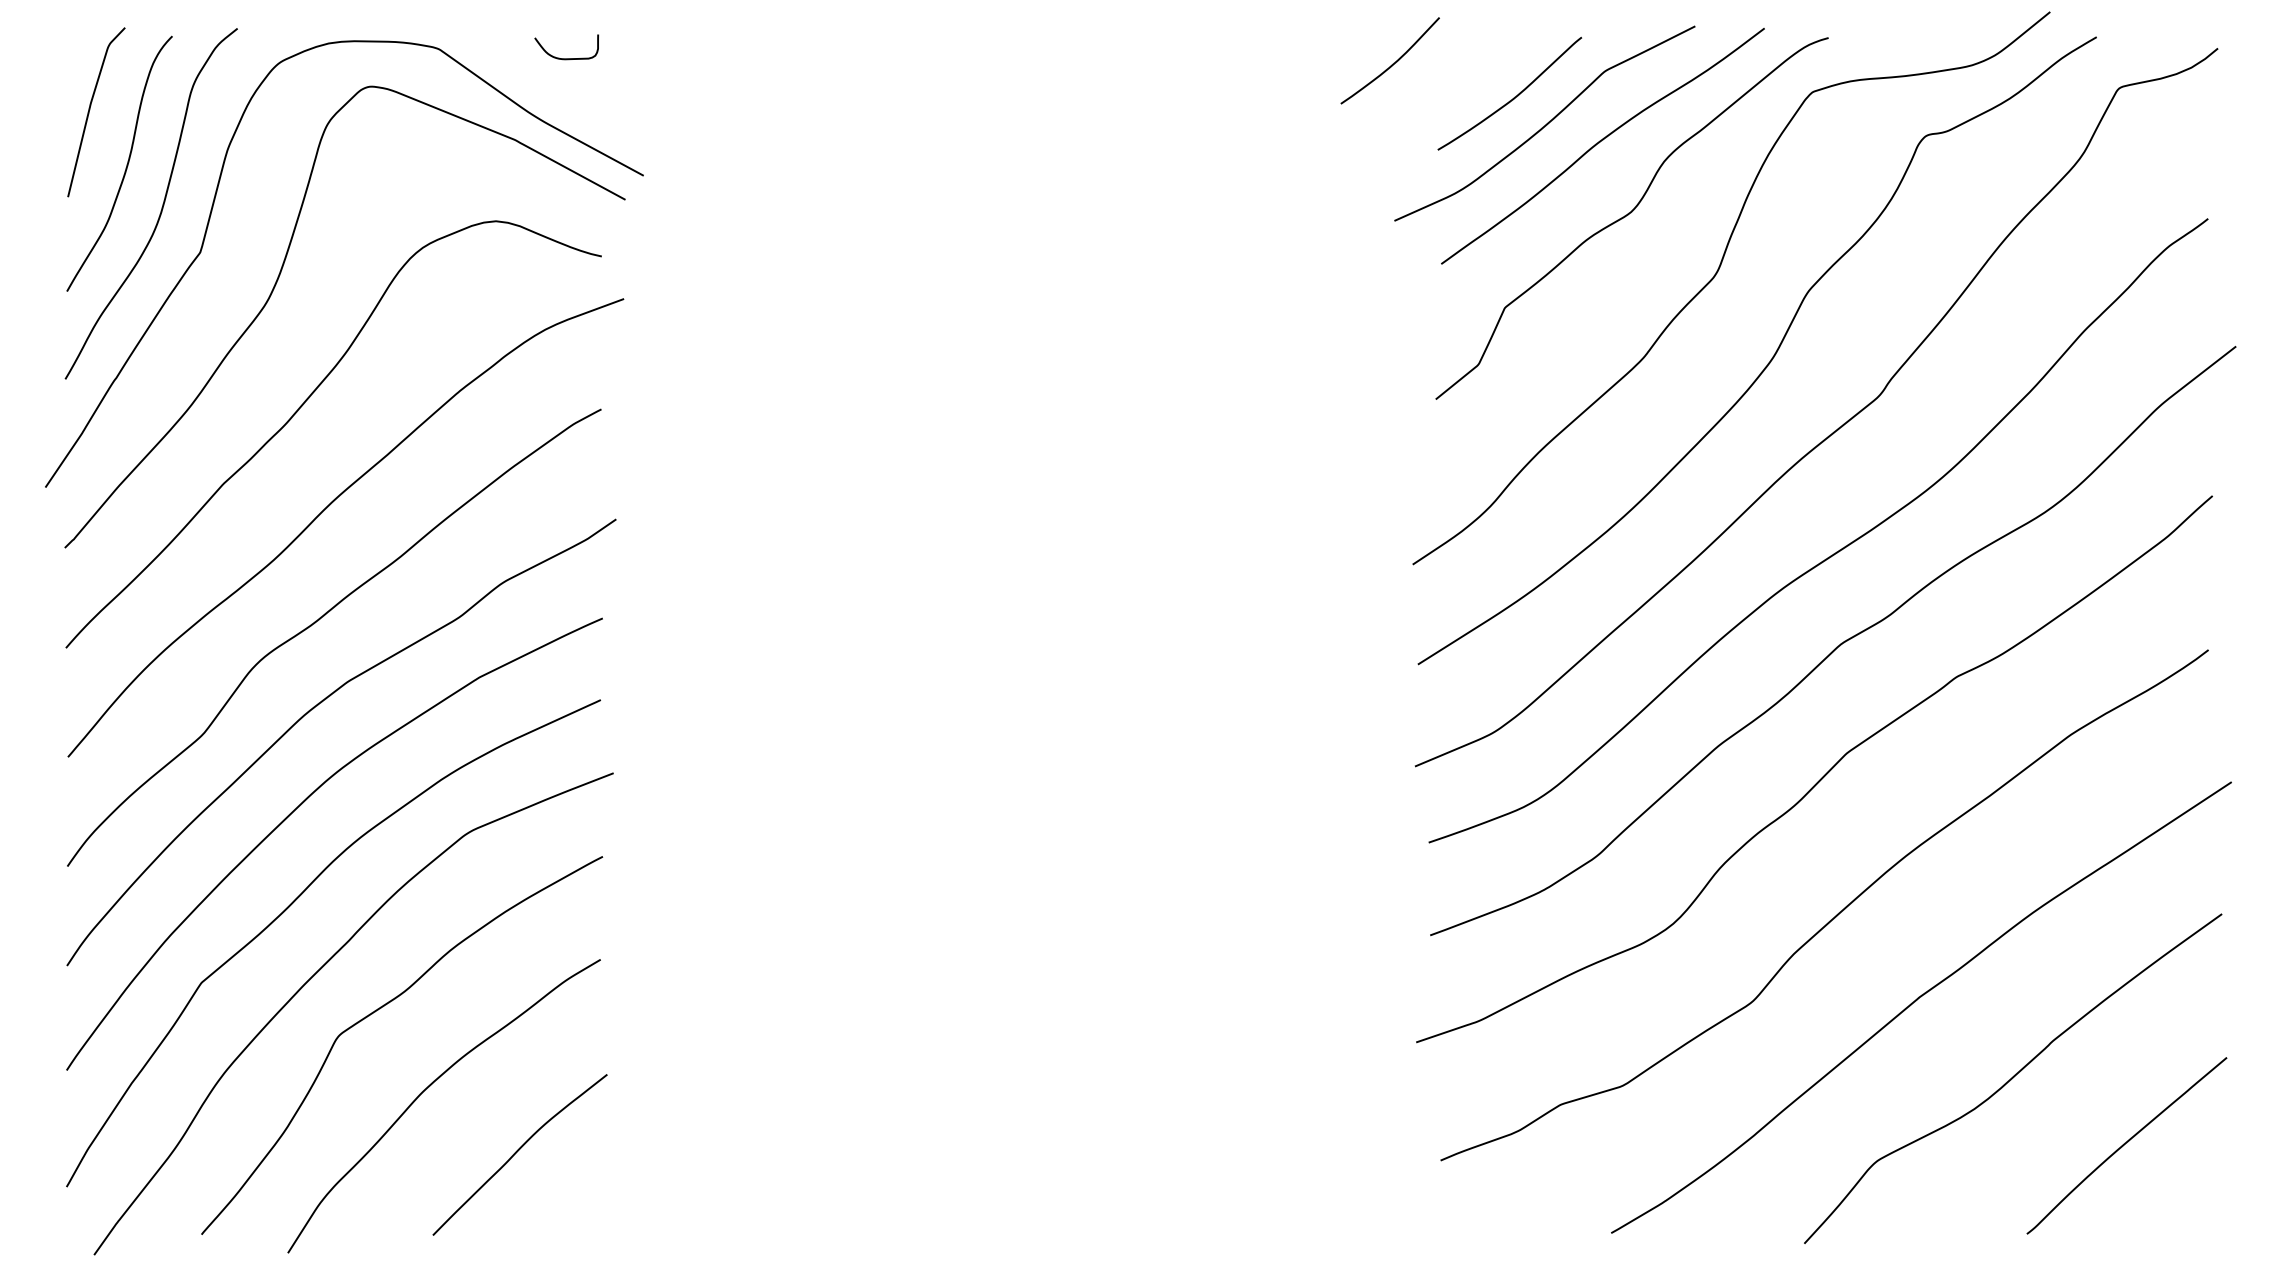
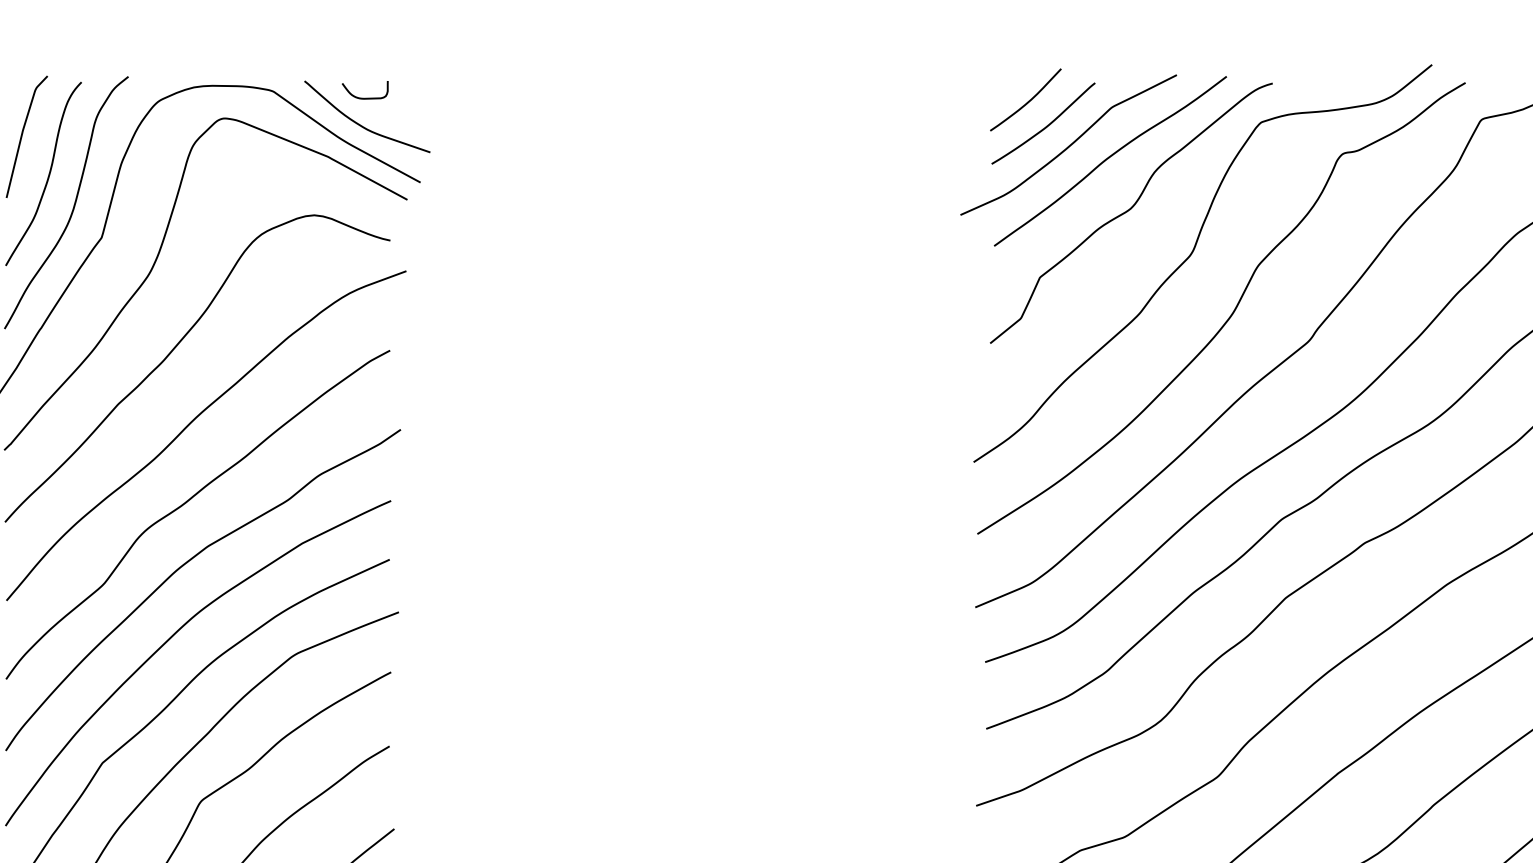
curve: (1392, 63) -> (1027, 101), moved
curve: (562, 96) -> (362, 125), added

